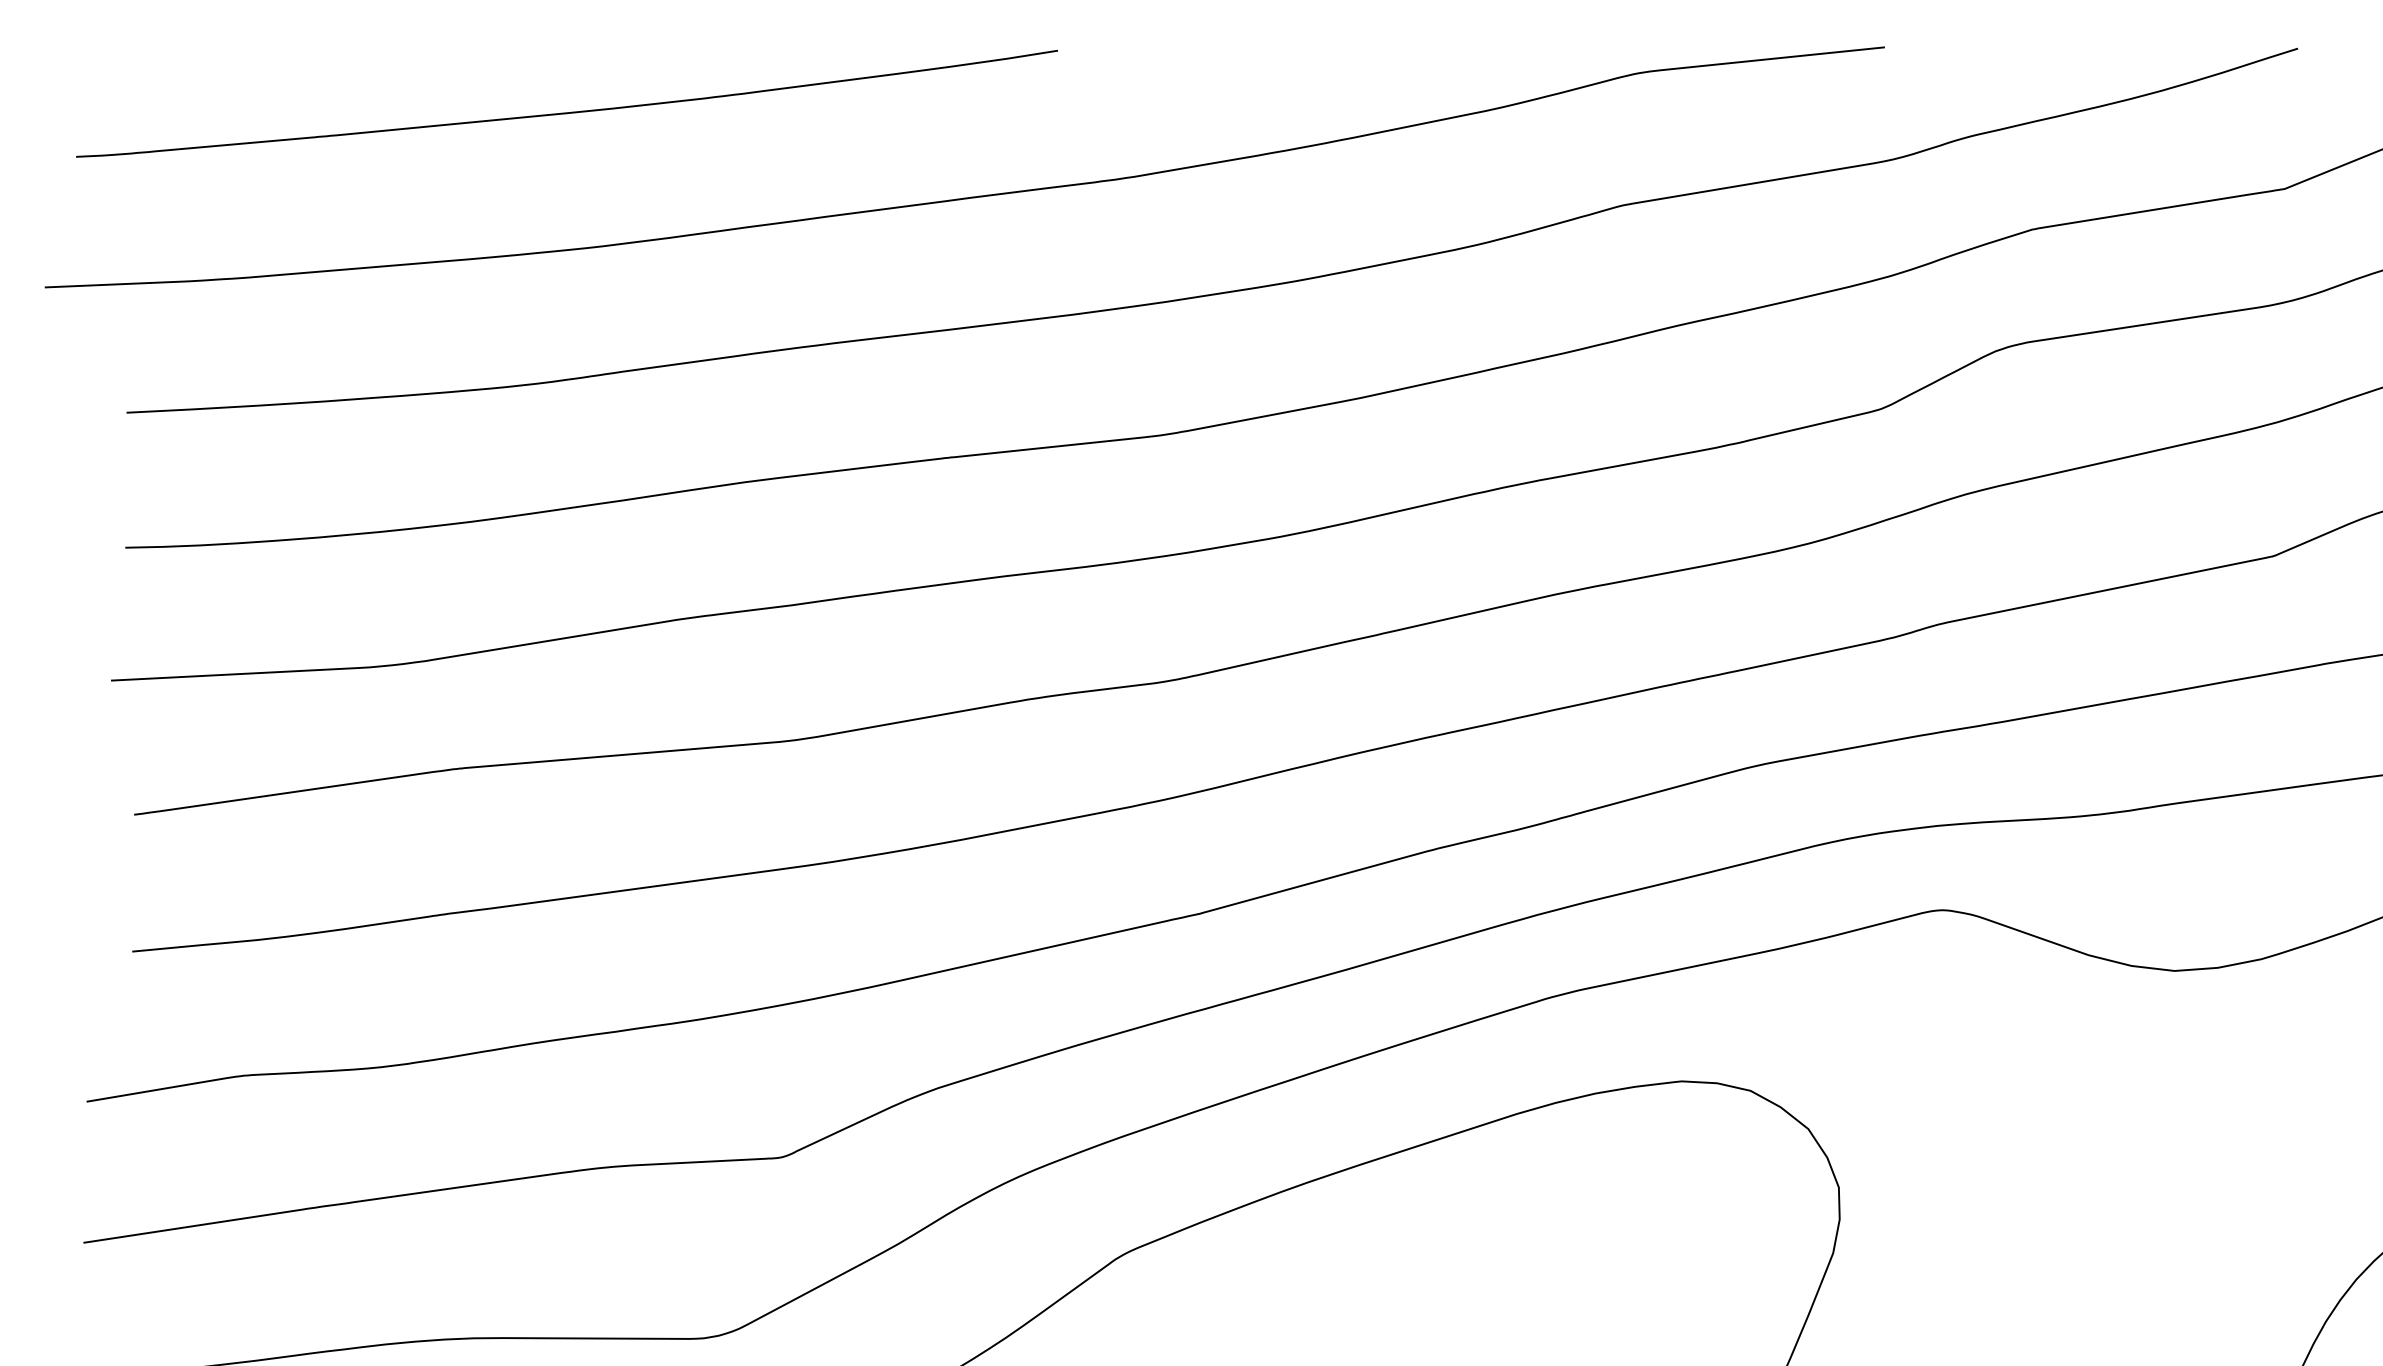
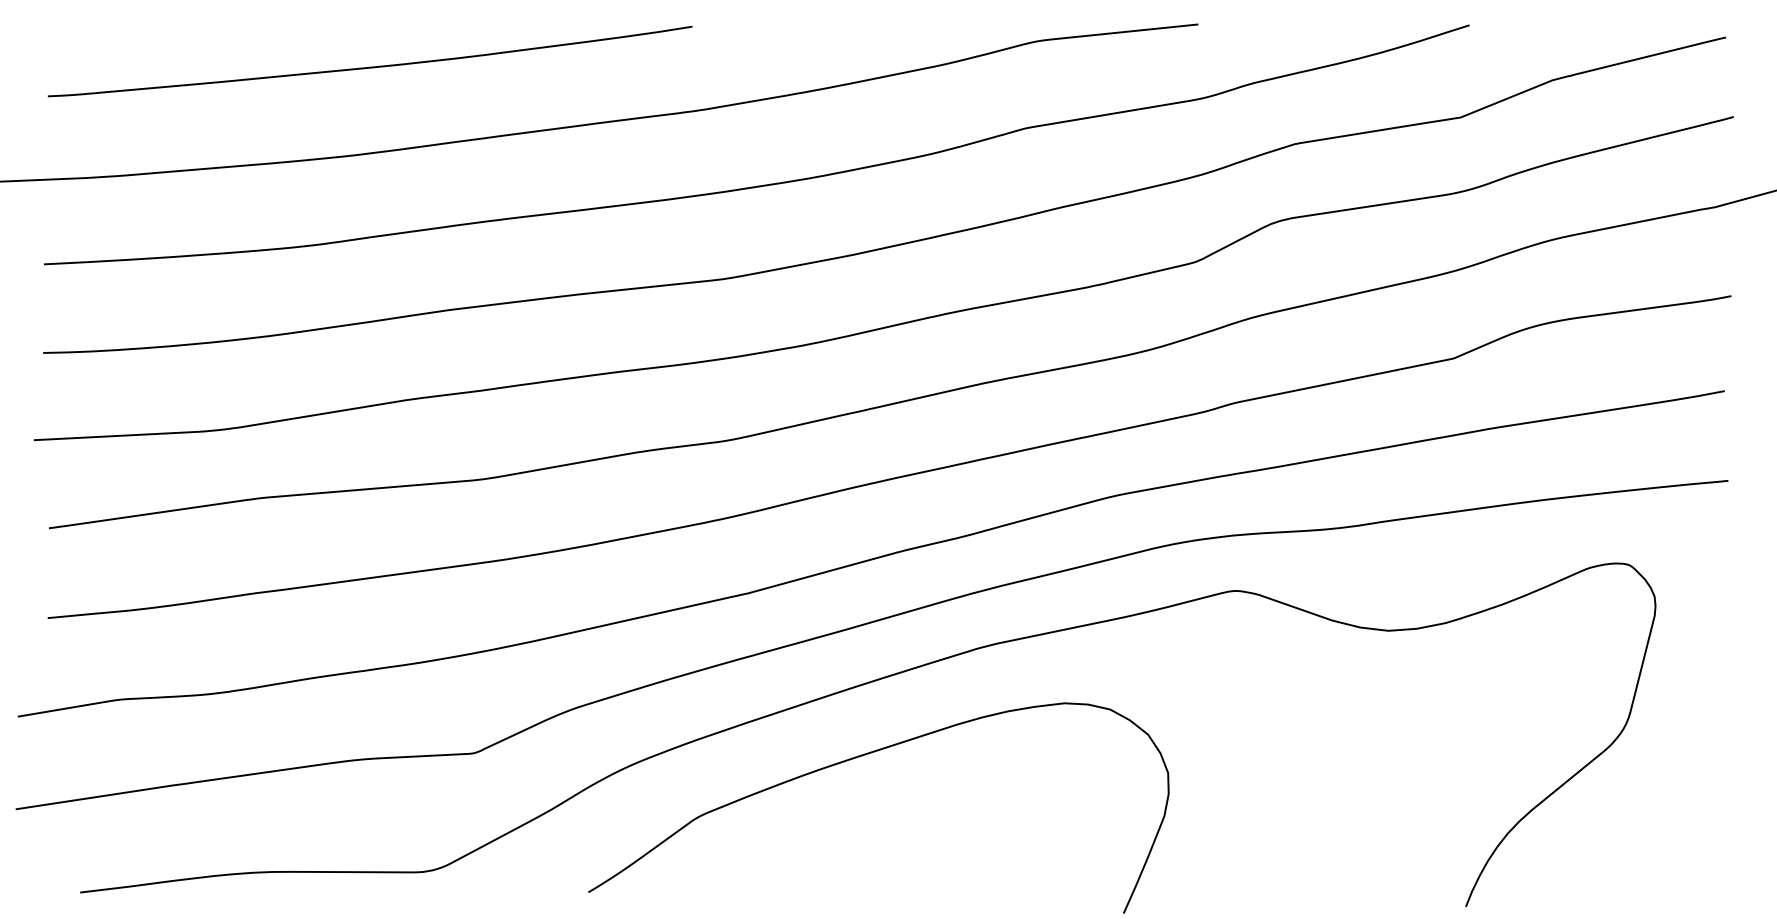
curve: (566, 111) -> (369, 66), moved

